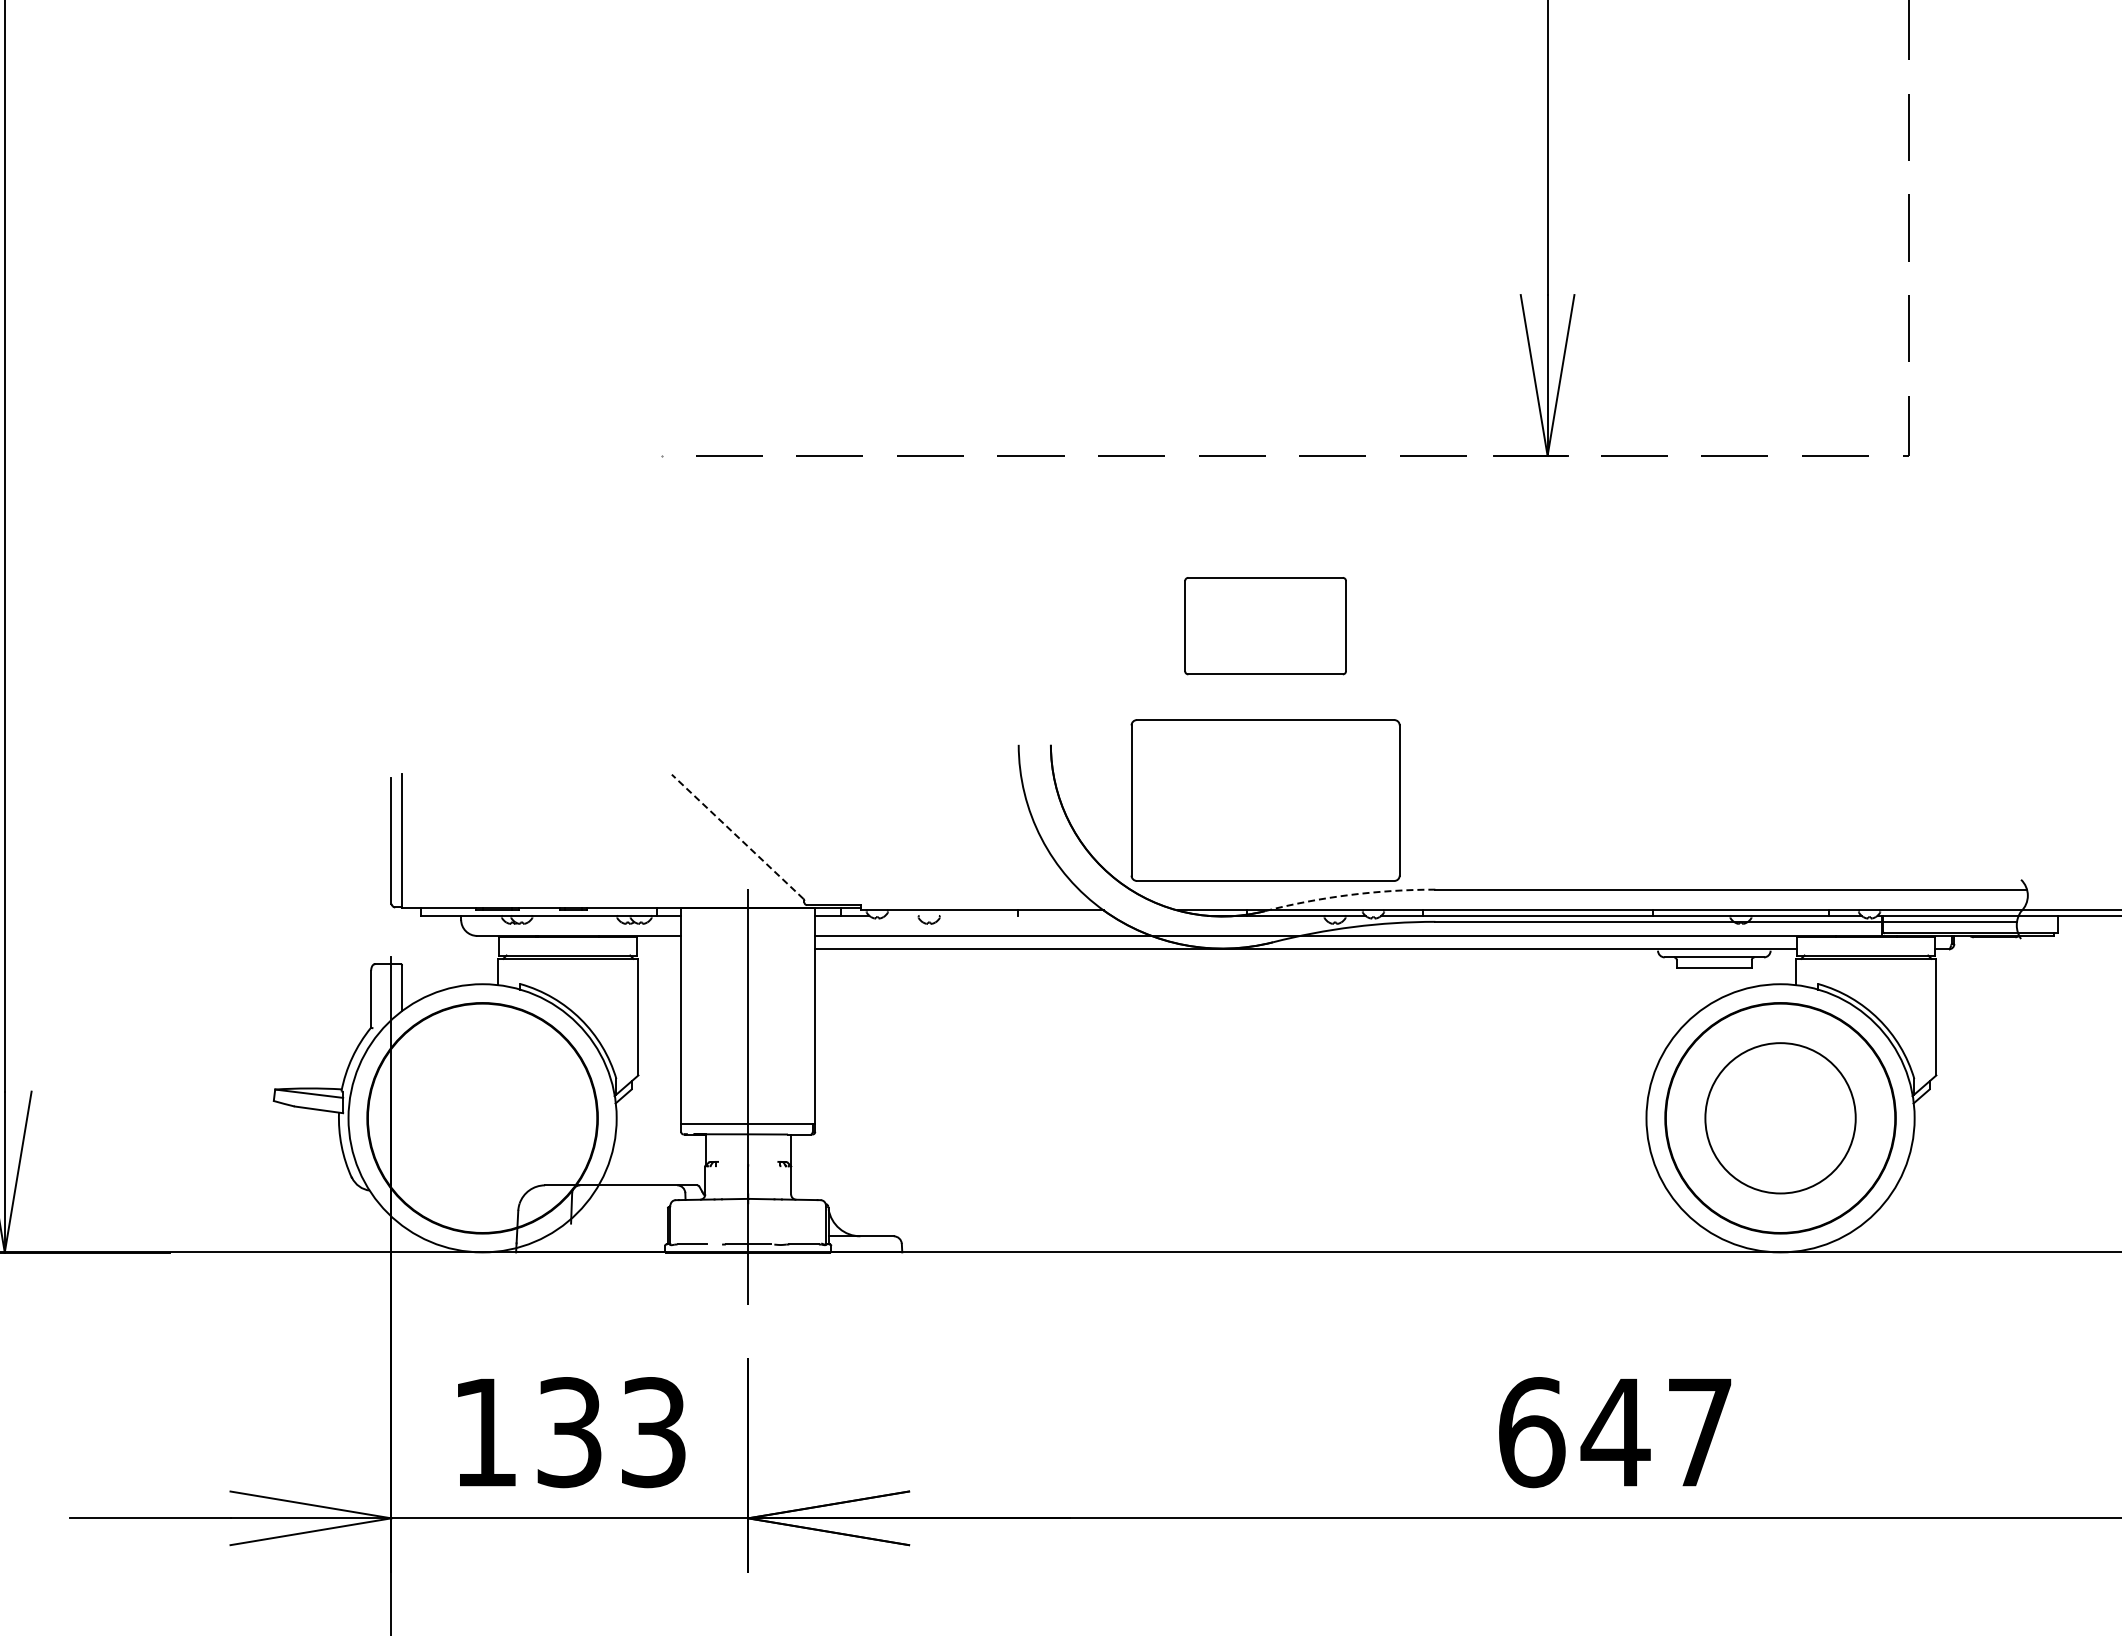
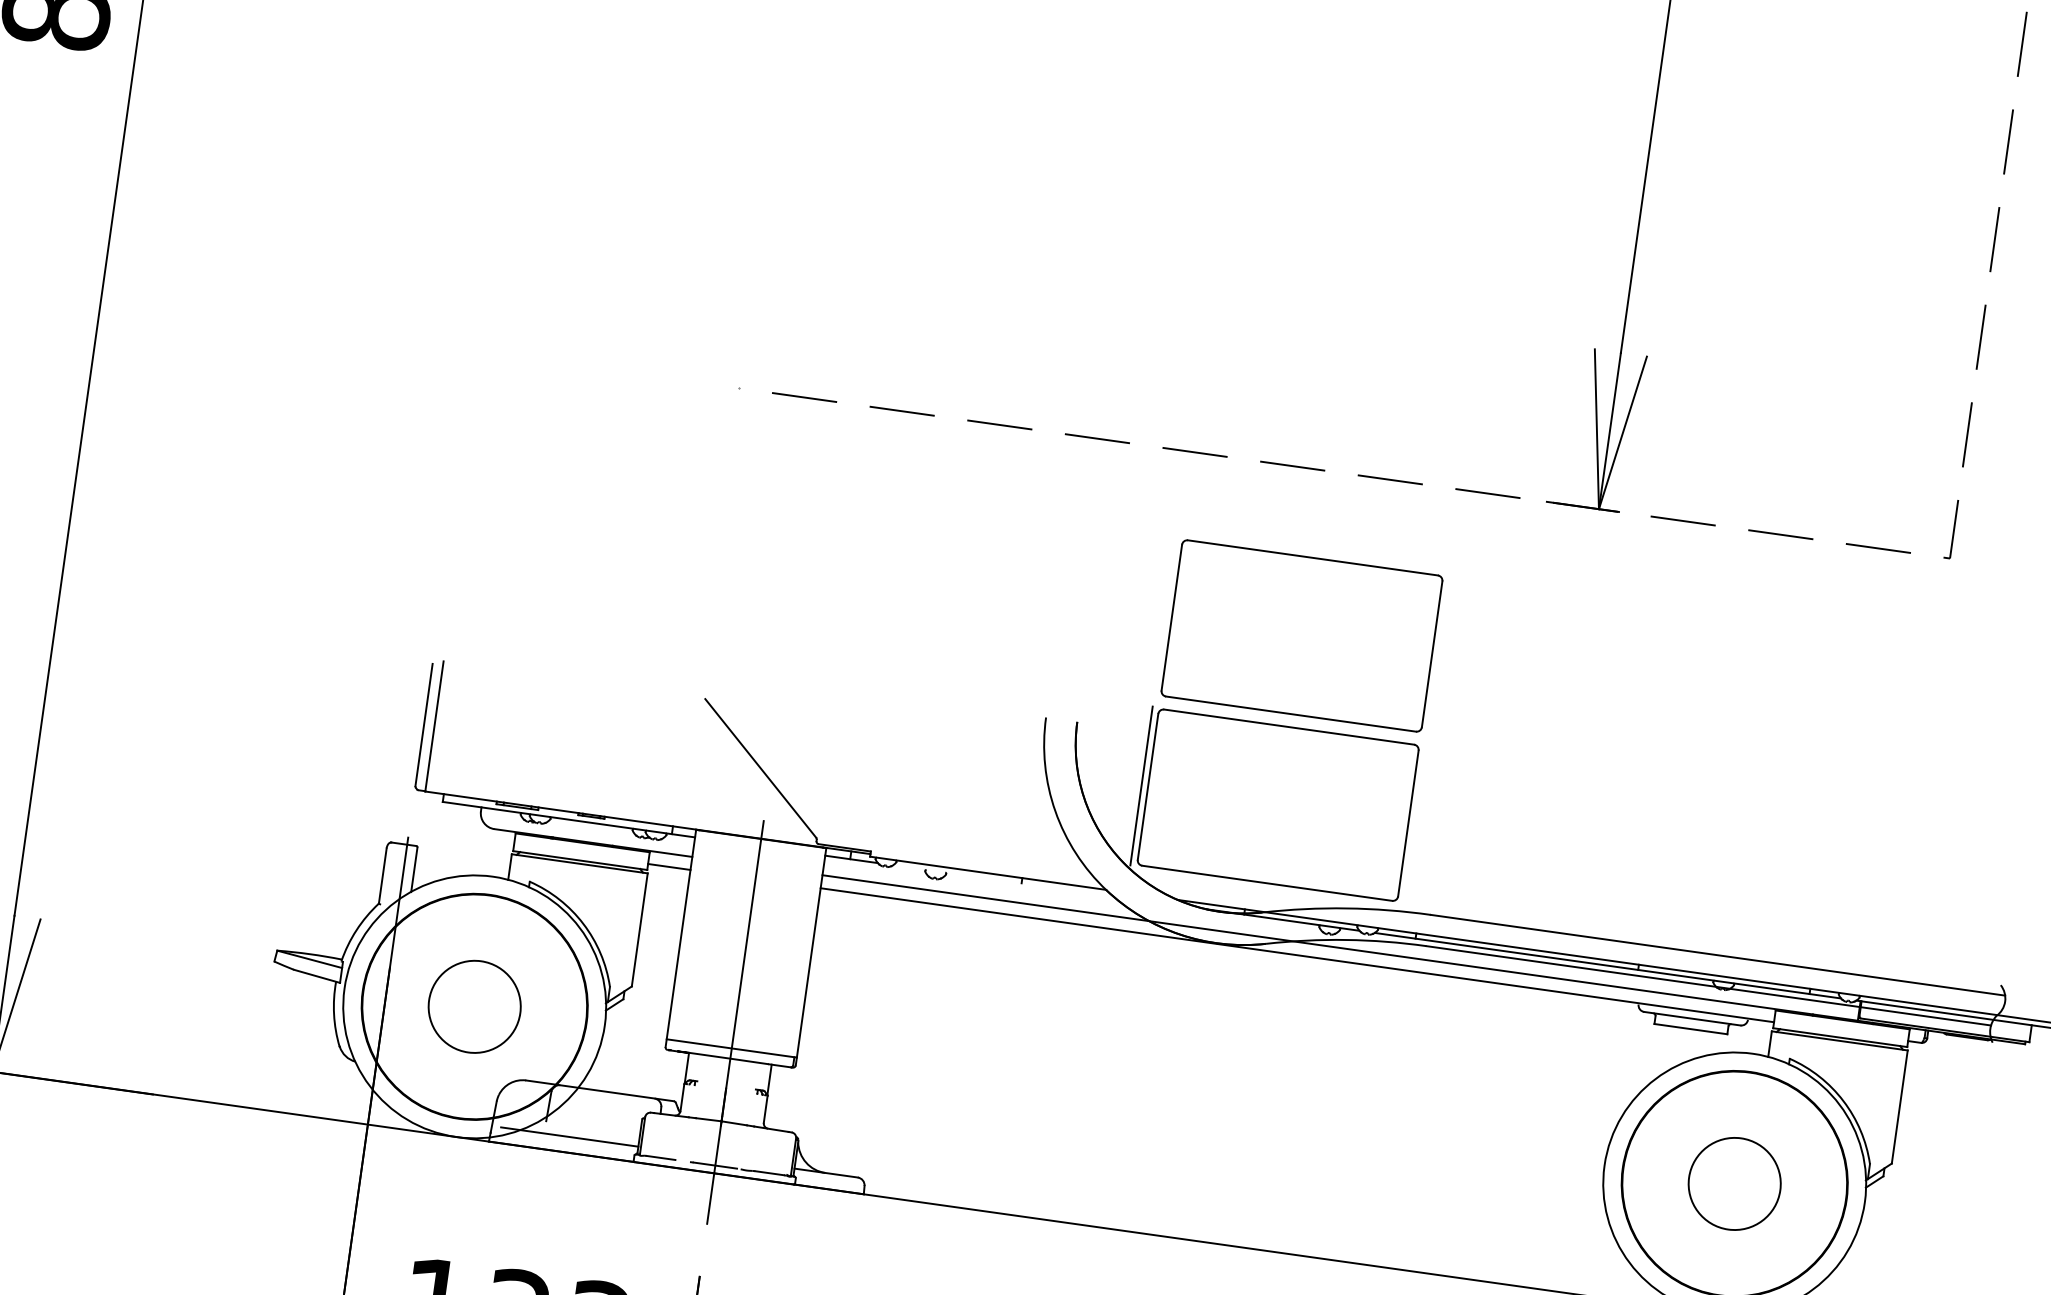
part: (1265, 625) -> (1301, 635), size x1.67
line: (1124, 800) -> (1141, 785), added
line: (737, 836) -> (760, 768), dashed -> solid
arc: (1349, 895) -> (1346, 908), dashed -> solid
line: (659, 949) -> (669, 867), added
circle: (482, 1118) -> (474, 1007), added
circle: (1780, 1118) -> (1734, 1184), size x0.62
line: (596, 1236) -> (569, 1137), added

